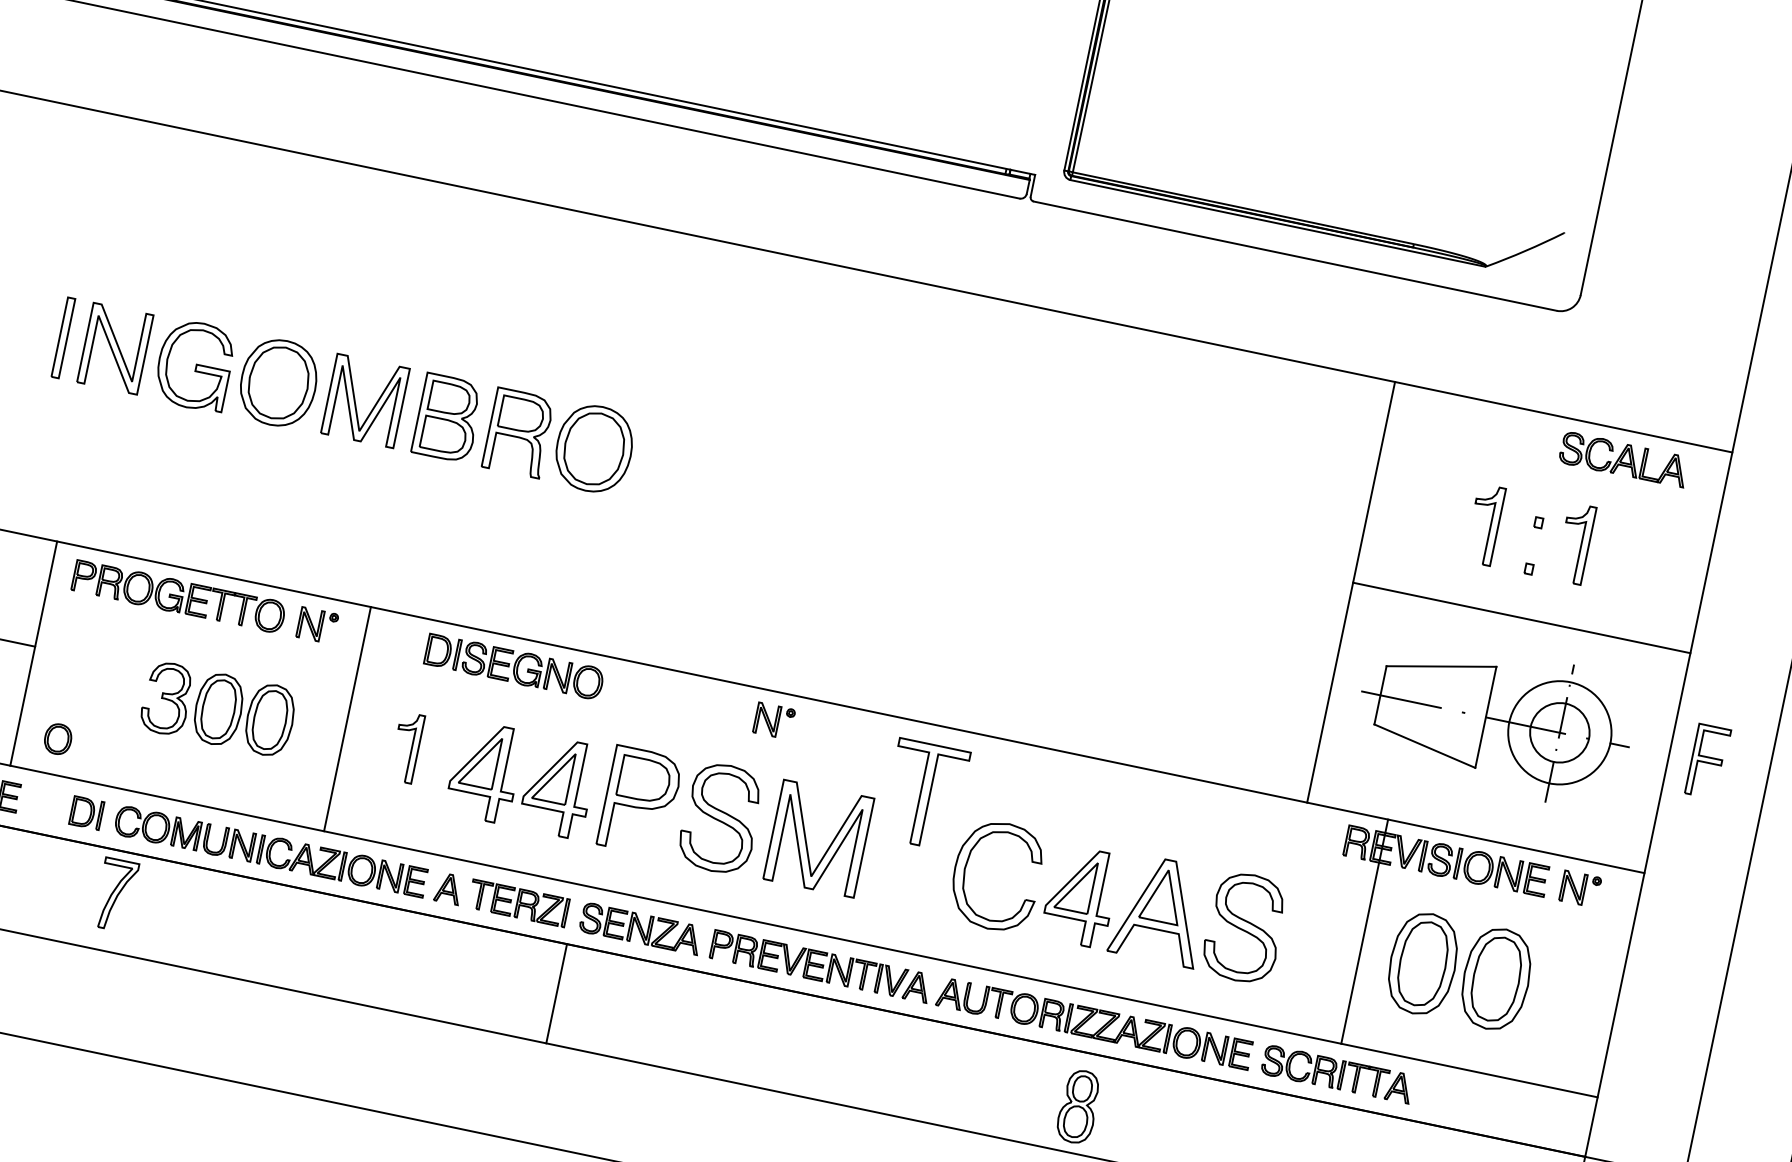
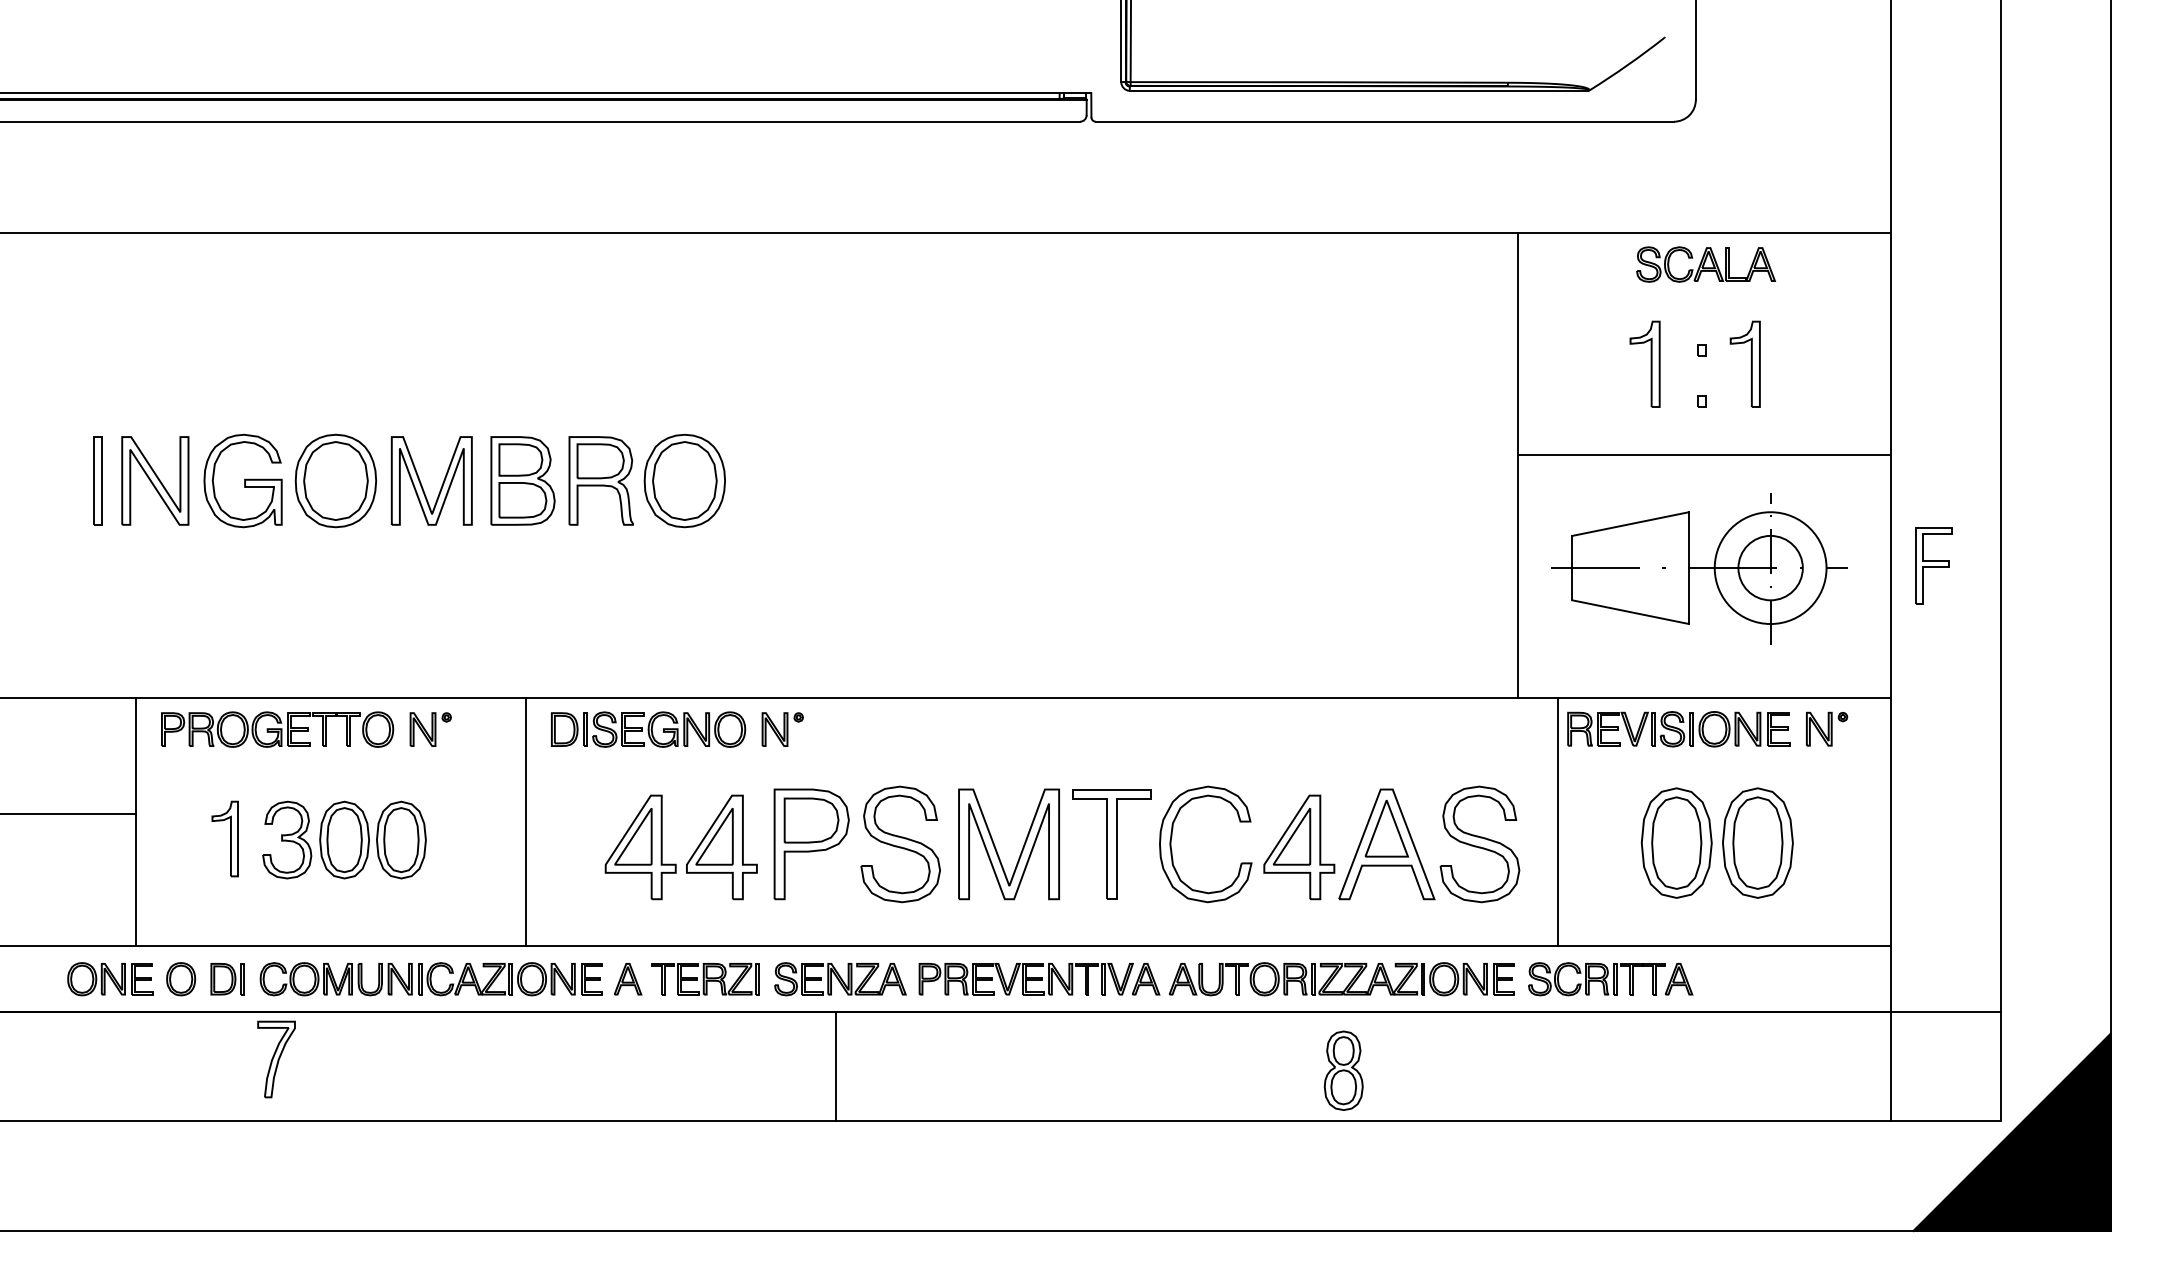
part: (1624, 459) -> (1706, 264), moved
line: (347, 718) -> (526, 821), moved
part: (774, 720) -> (782, 729), moved
part: (58, 739) -> (181, 979), moved
part: (406, 747) -> (224, 838), moved
part: (924, 794) -> (1111, 844), moved
line: (1364, 931) -> (1557, 821), moved
line: (556, 993) -> (835, 1066), moved

